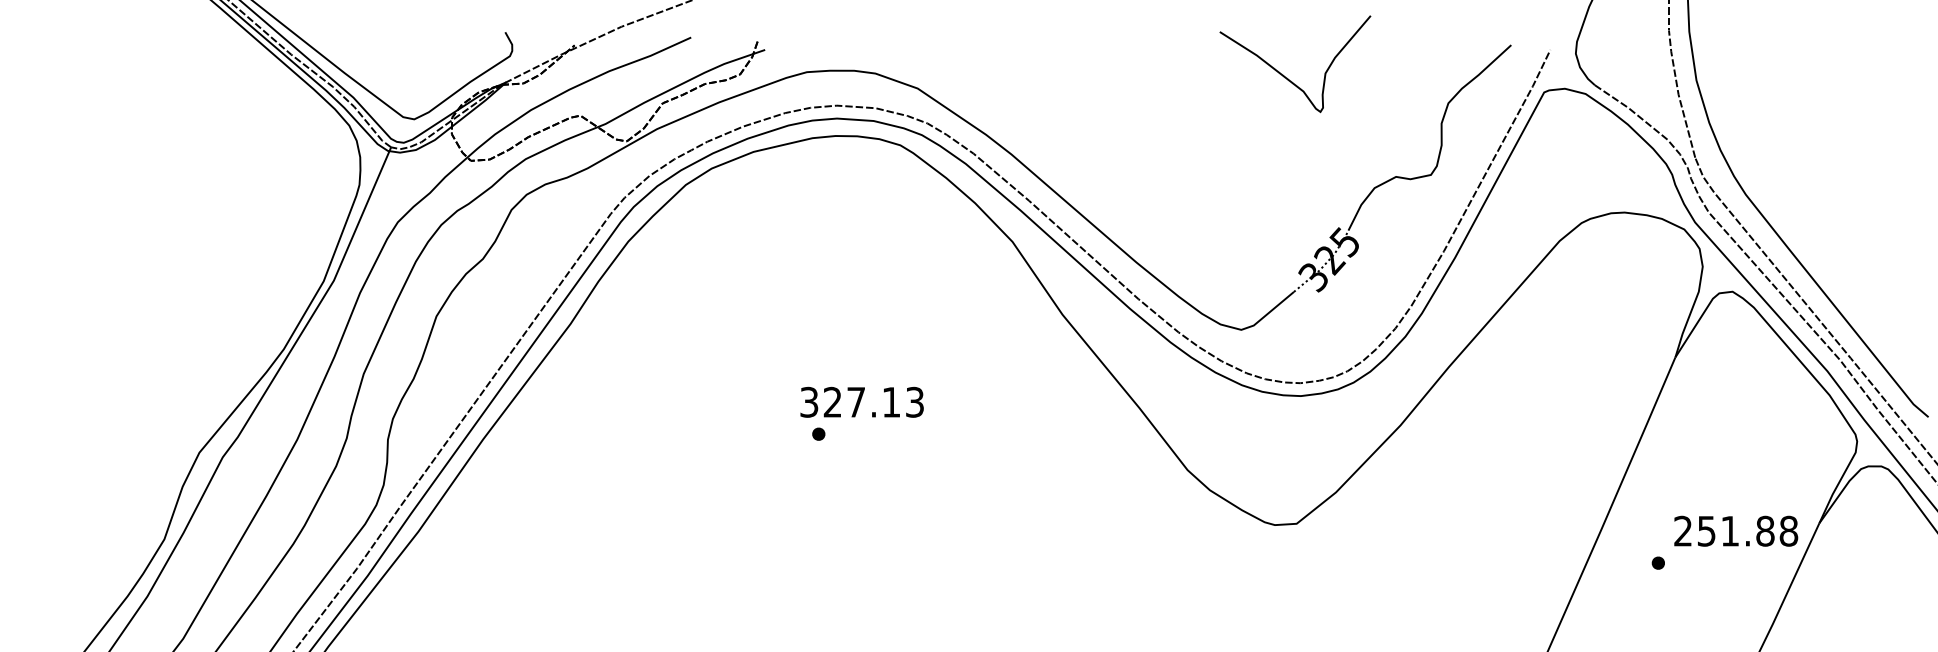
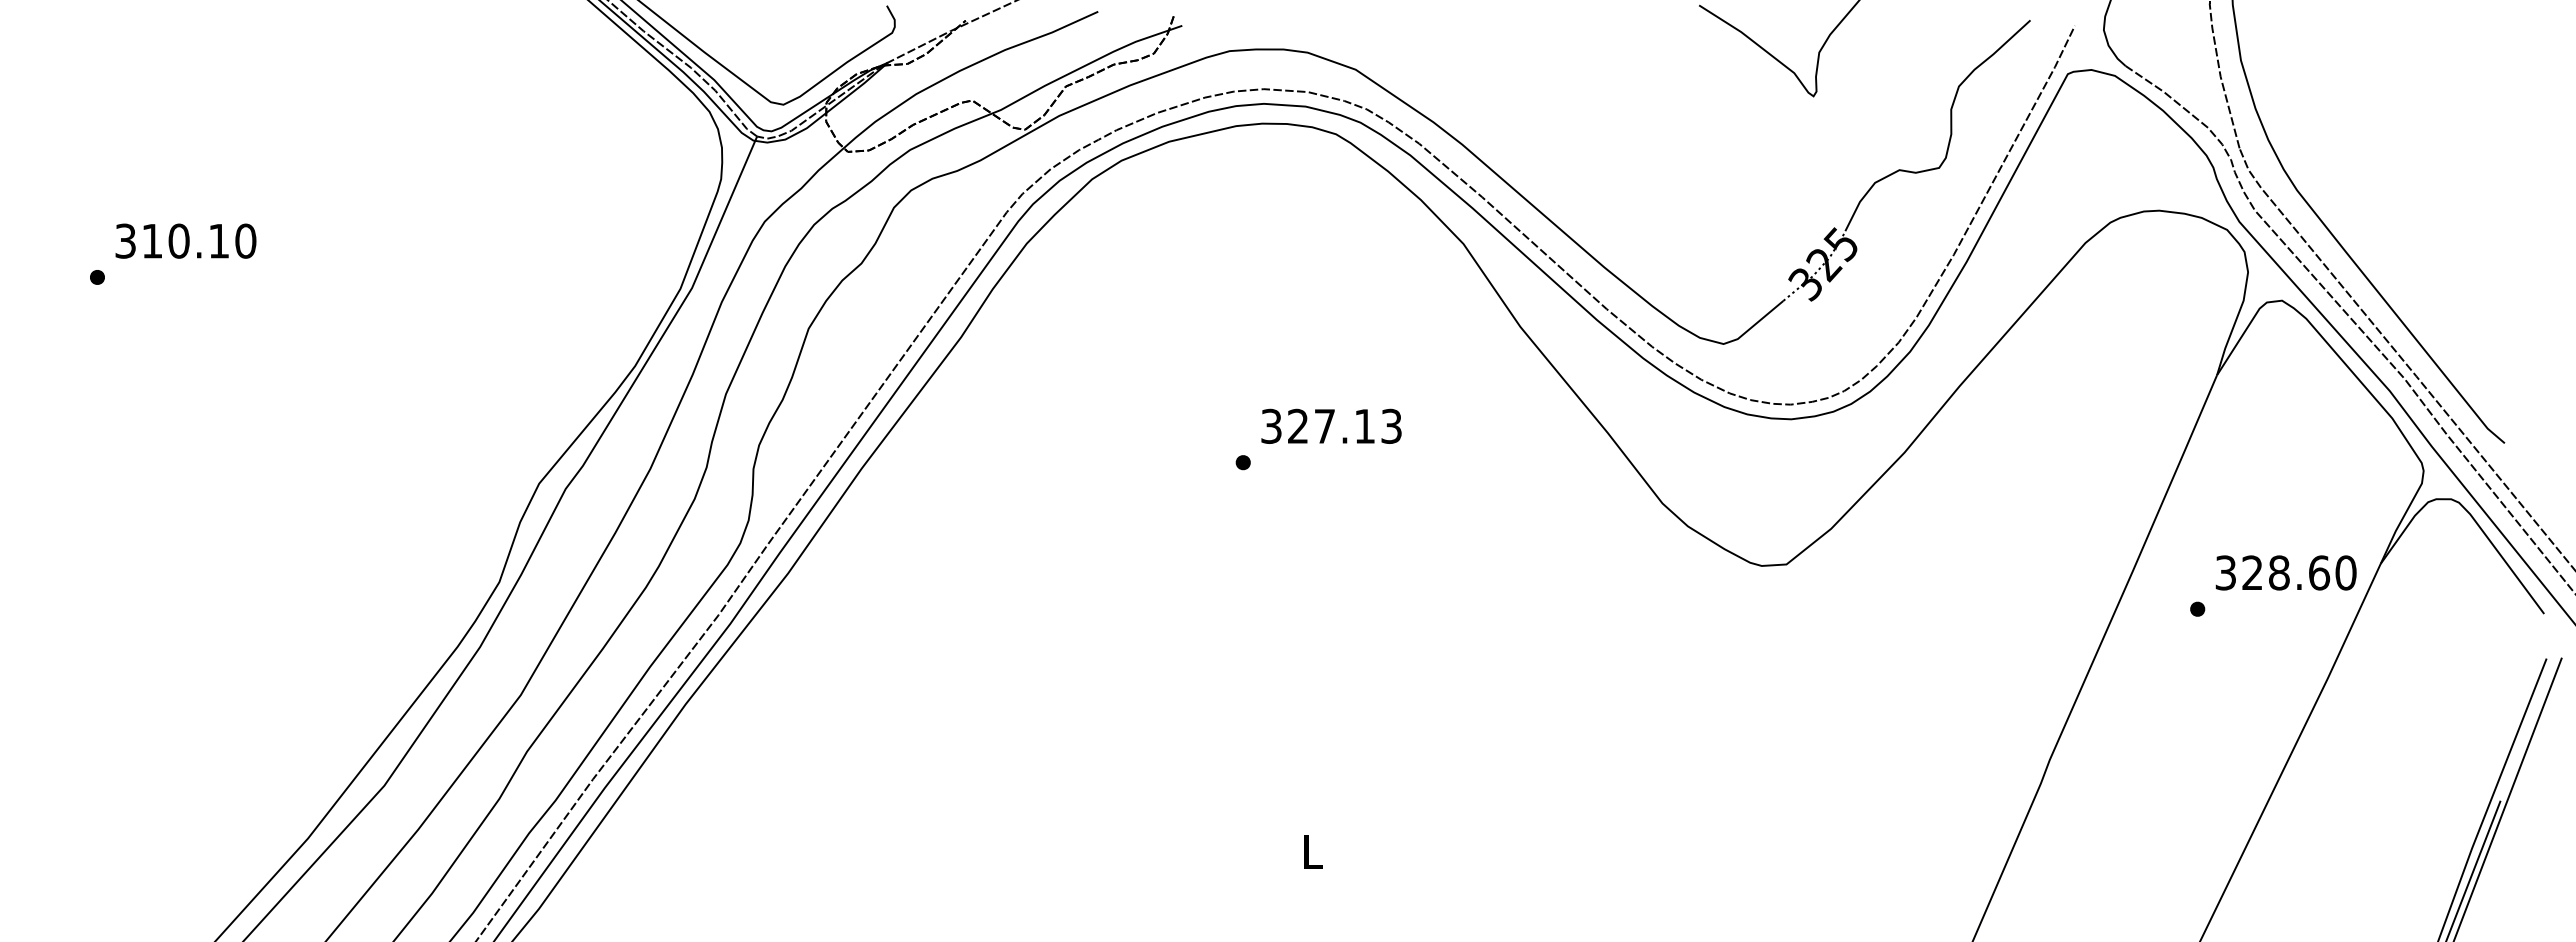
text: (862, 401) -> (1331, 425), moved
text: (1735, 530) -> (2285, 572), 251.88 -> 328.60

